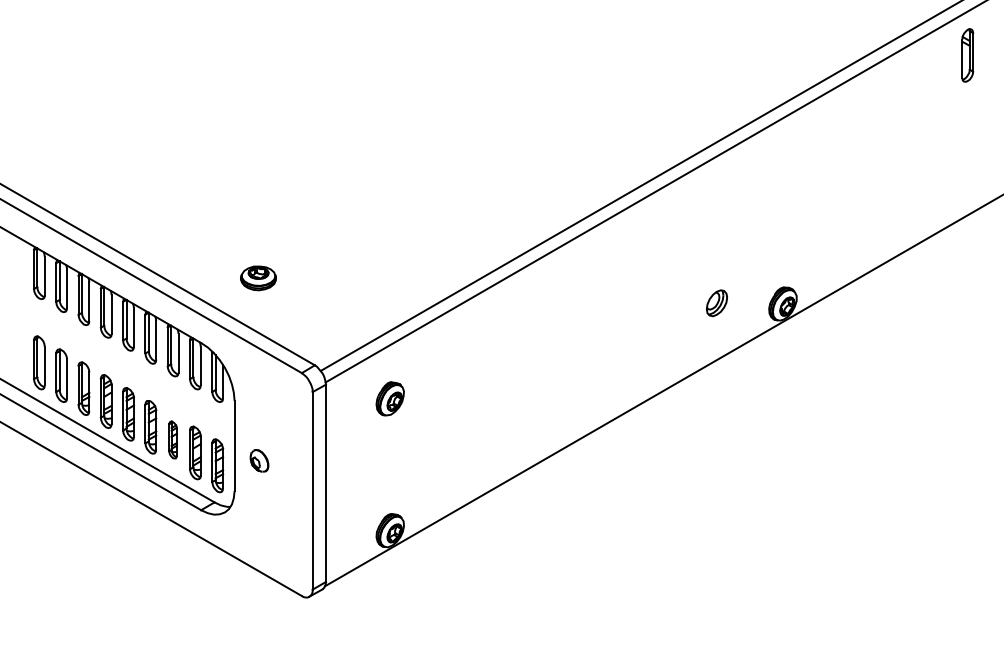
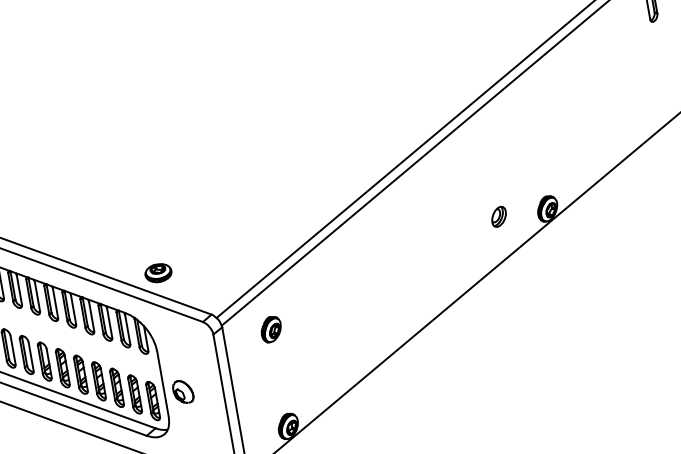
part: (258, 278) -> (158, 273), moved
part: (172, 439) -> (116, 387), size x1.43
part: (259, 460) -> (183, 391), size x1.43

